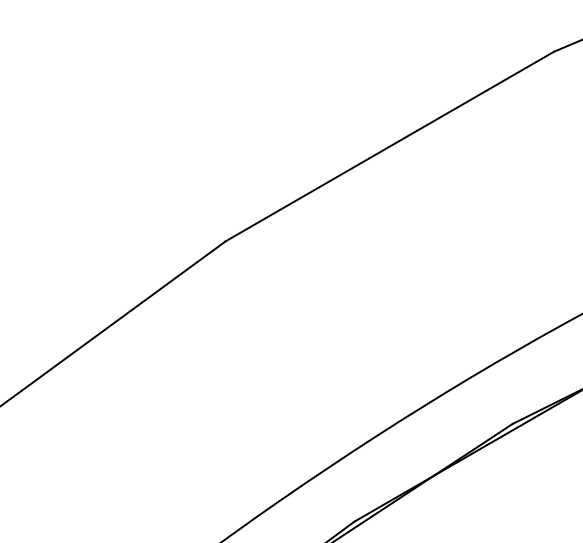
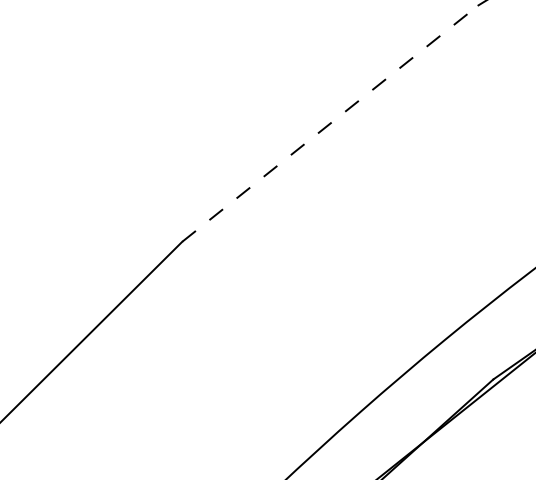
line: (390, 146) -> (330, 123), solid -> dashed

